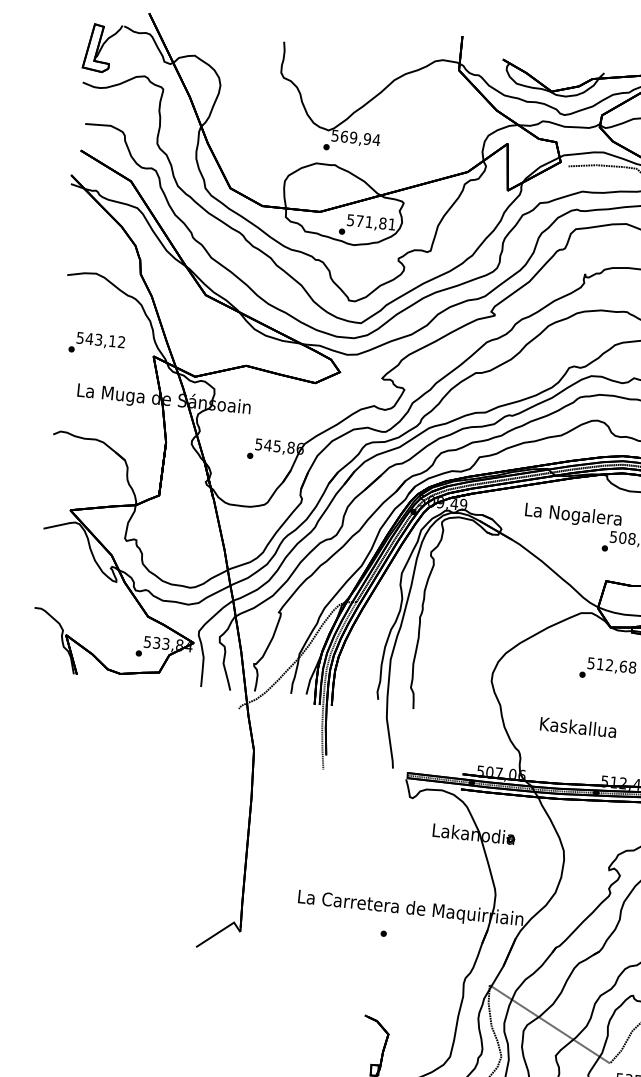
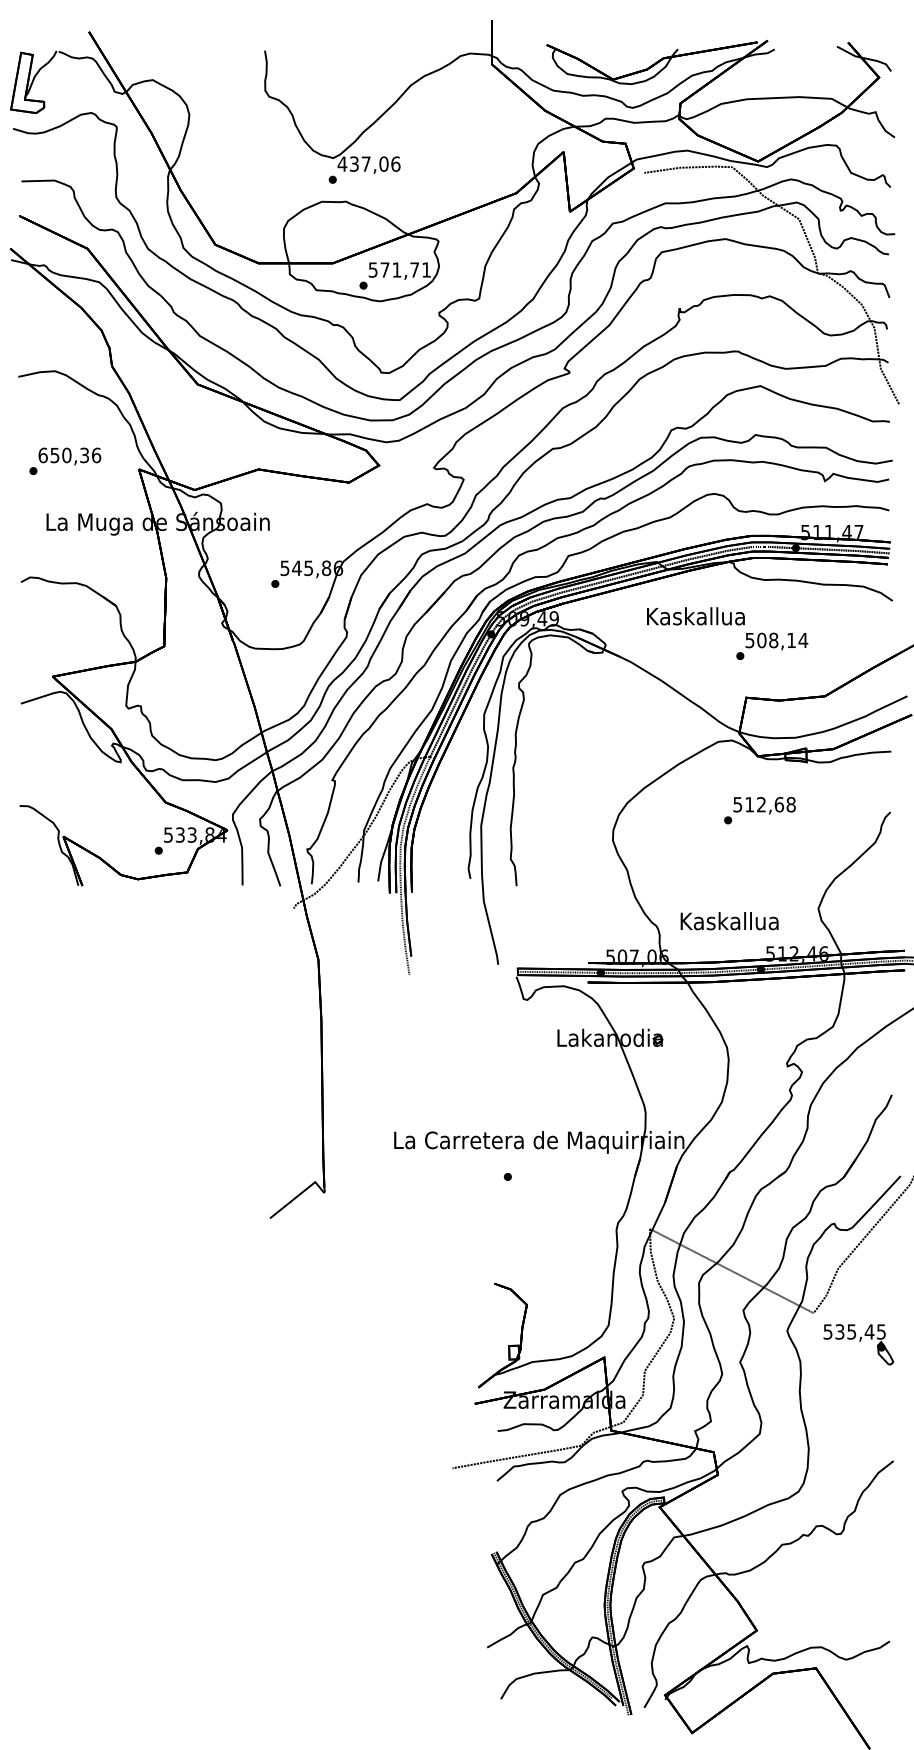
text: (355, 137) -> (368, 163), 569,94 -> 437,06
text: (382, 223) -> (414, 269), 571,81 -> 571,71
text: (100, 340) -> (69, 455), 543,12 -> 650,36
text: (573, 515) -> (695, 618), La Nogalera -> Kaskallua
text: (578, 727) -> (729, 921), moved

